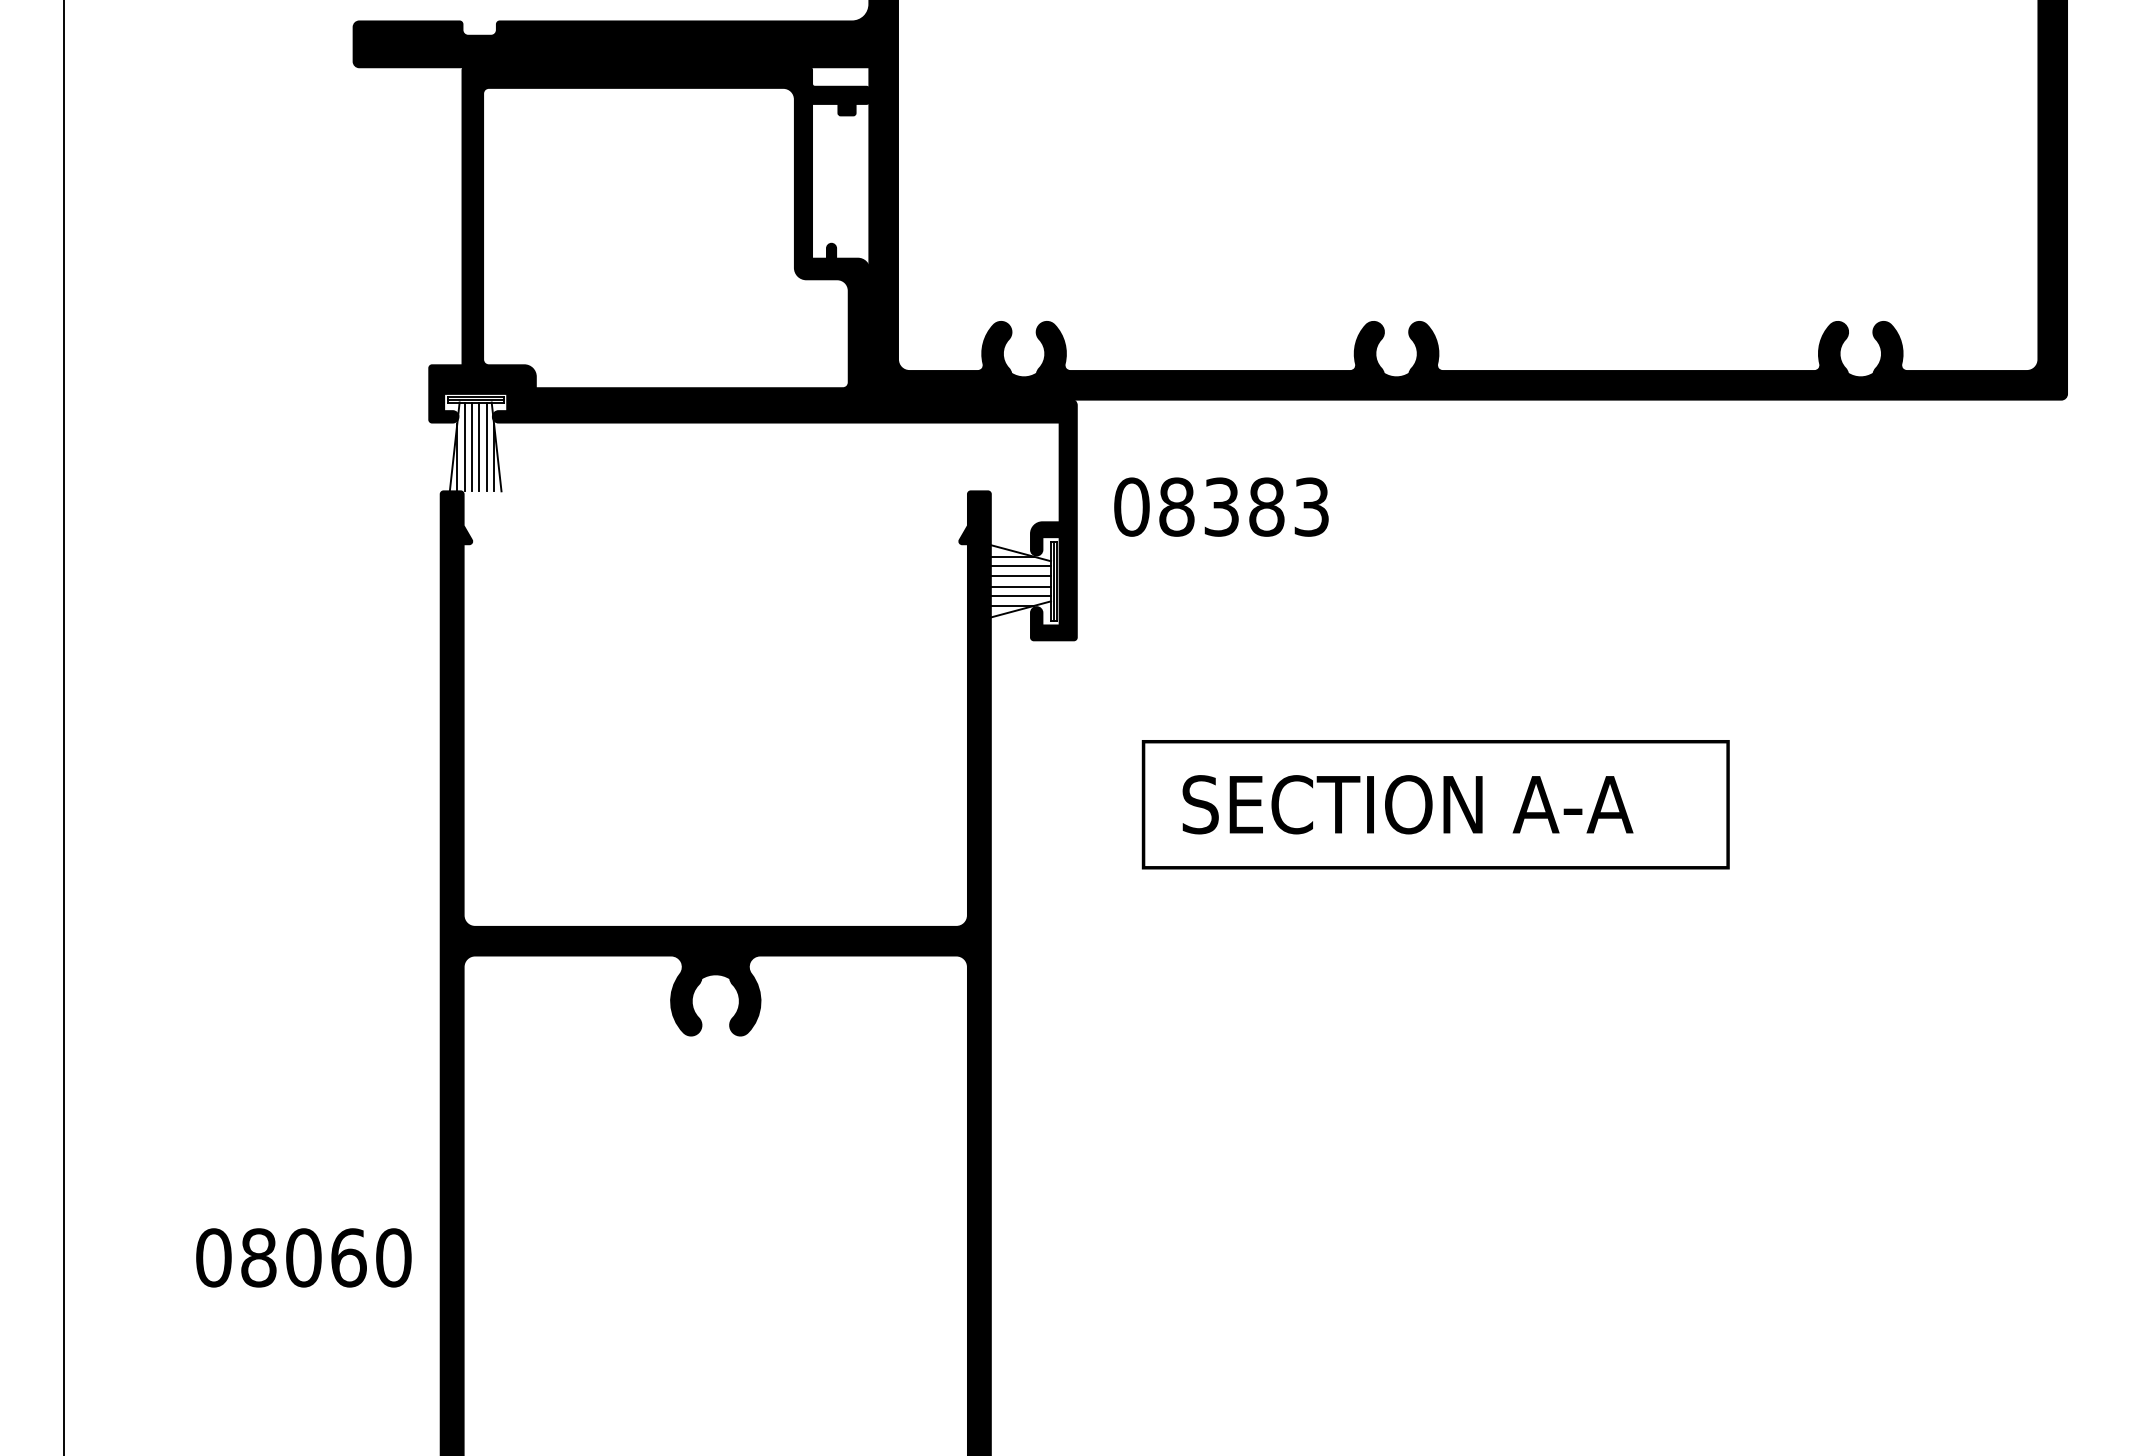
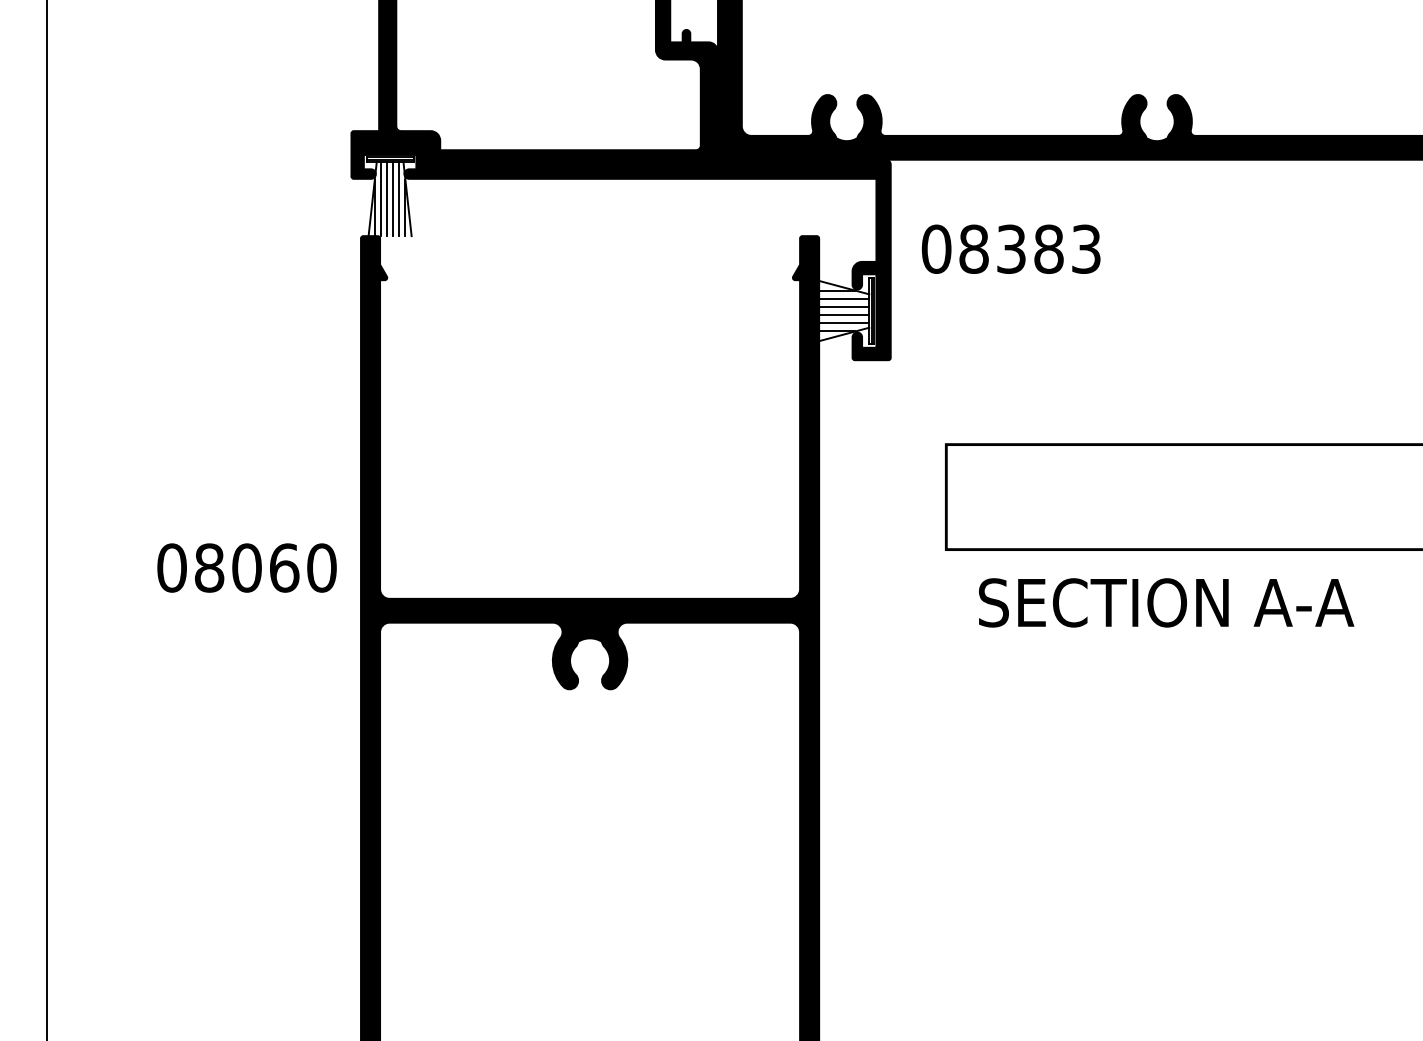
text: (1407, 804) -> (1166, 602), moved
text: (303, 1257) -> (246, 567), moved

